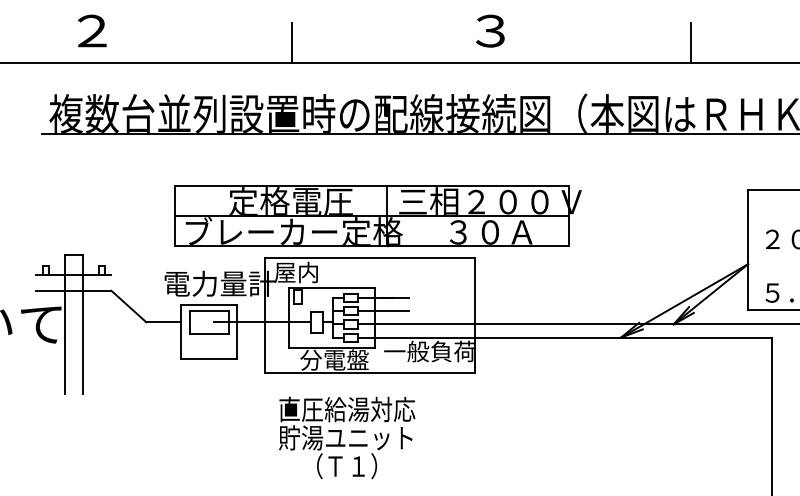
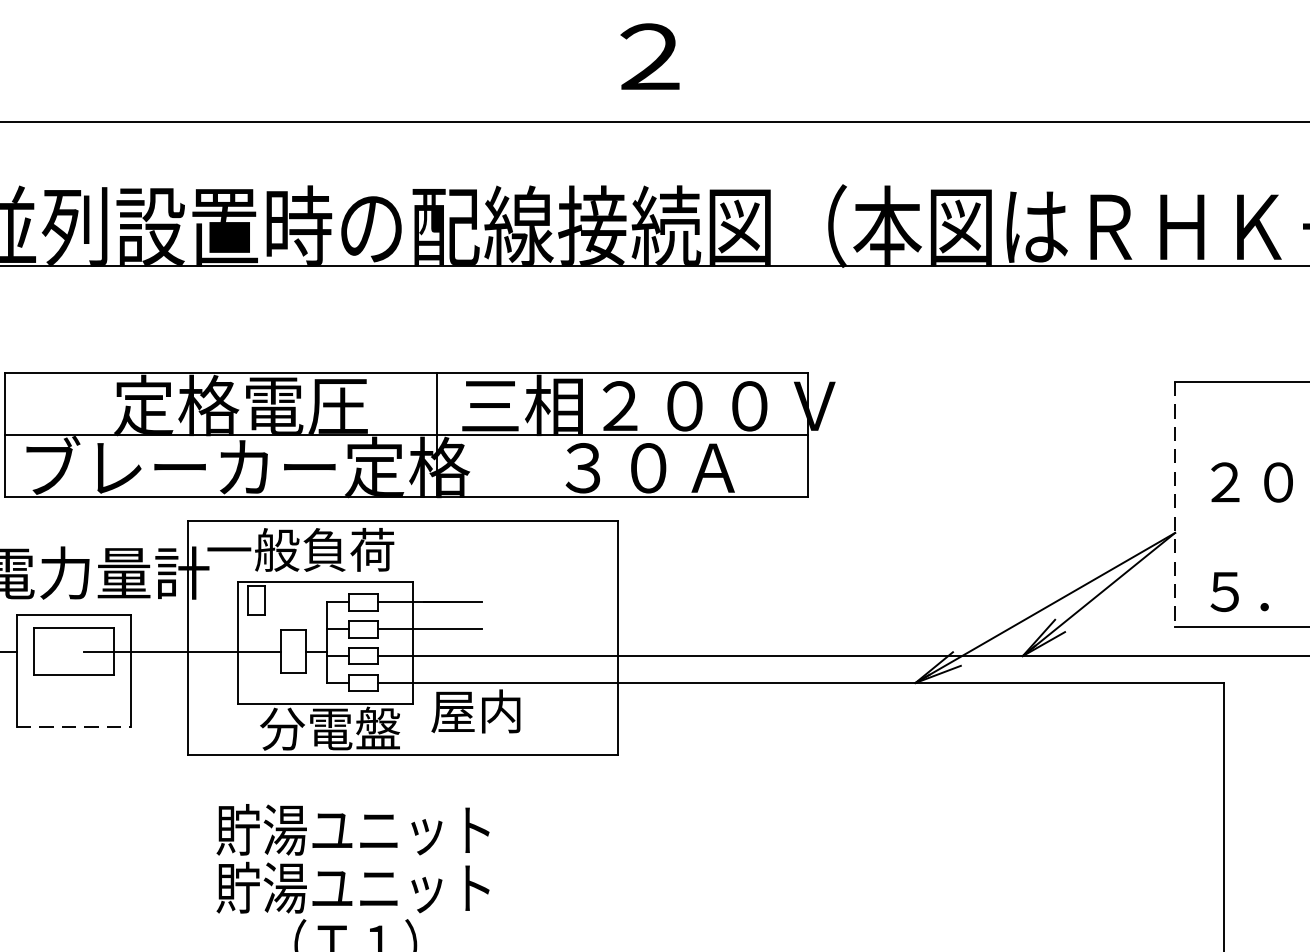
text: (490, 31) -> (648, 57), ３ -> ２
line: (292, 43) -> (244, 82), removed
line: (691, 43) -> (1059, 82), removed
line: (748, 250) -> (1175, 505), solid -> dashed
text: (319, 272) -> (299, 549), 屋内 -> 一般負荷
text: (428, 351) -> (522, 711), 一般負荷 -> 屋内
line: (209, 359) -> (74, 727), solid -> dashed
text: (347, 409) -> (356, 829), 直圧給湯対応 -> 貯湯ユニット

